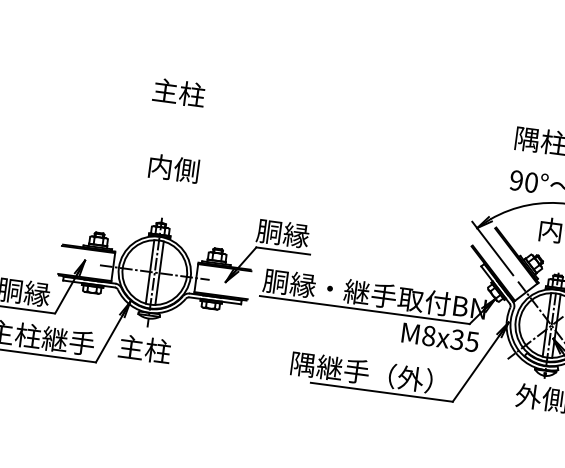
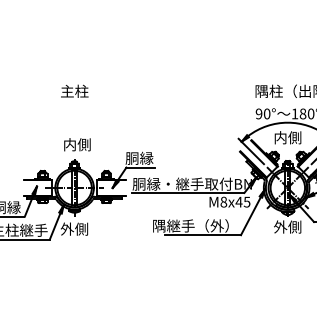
text: (174, 168) -> (77, 144), moved
text: (456, 338) -> (238, 201), M8x35 -> M8x45
text: (144, 347) -> (74, 228), 主柱 -> 外側

